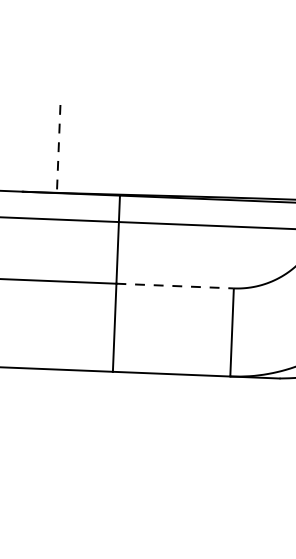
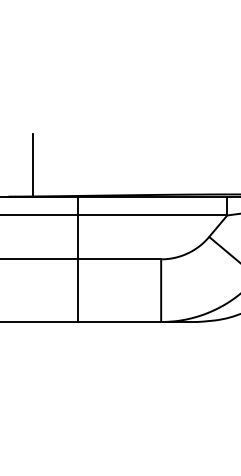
line: (58, 149) -> (32, 165), dashed -> solid
line: (175, 286) -> (119, 259), dashed -> solid

